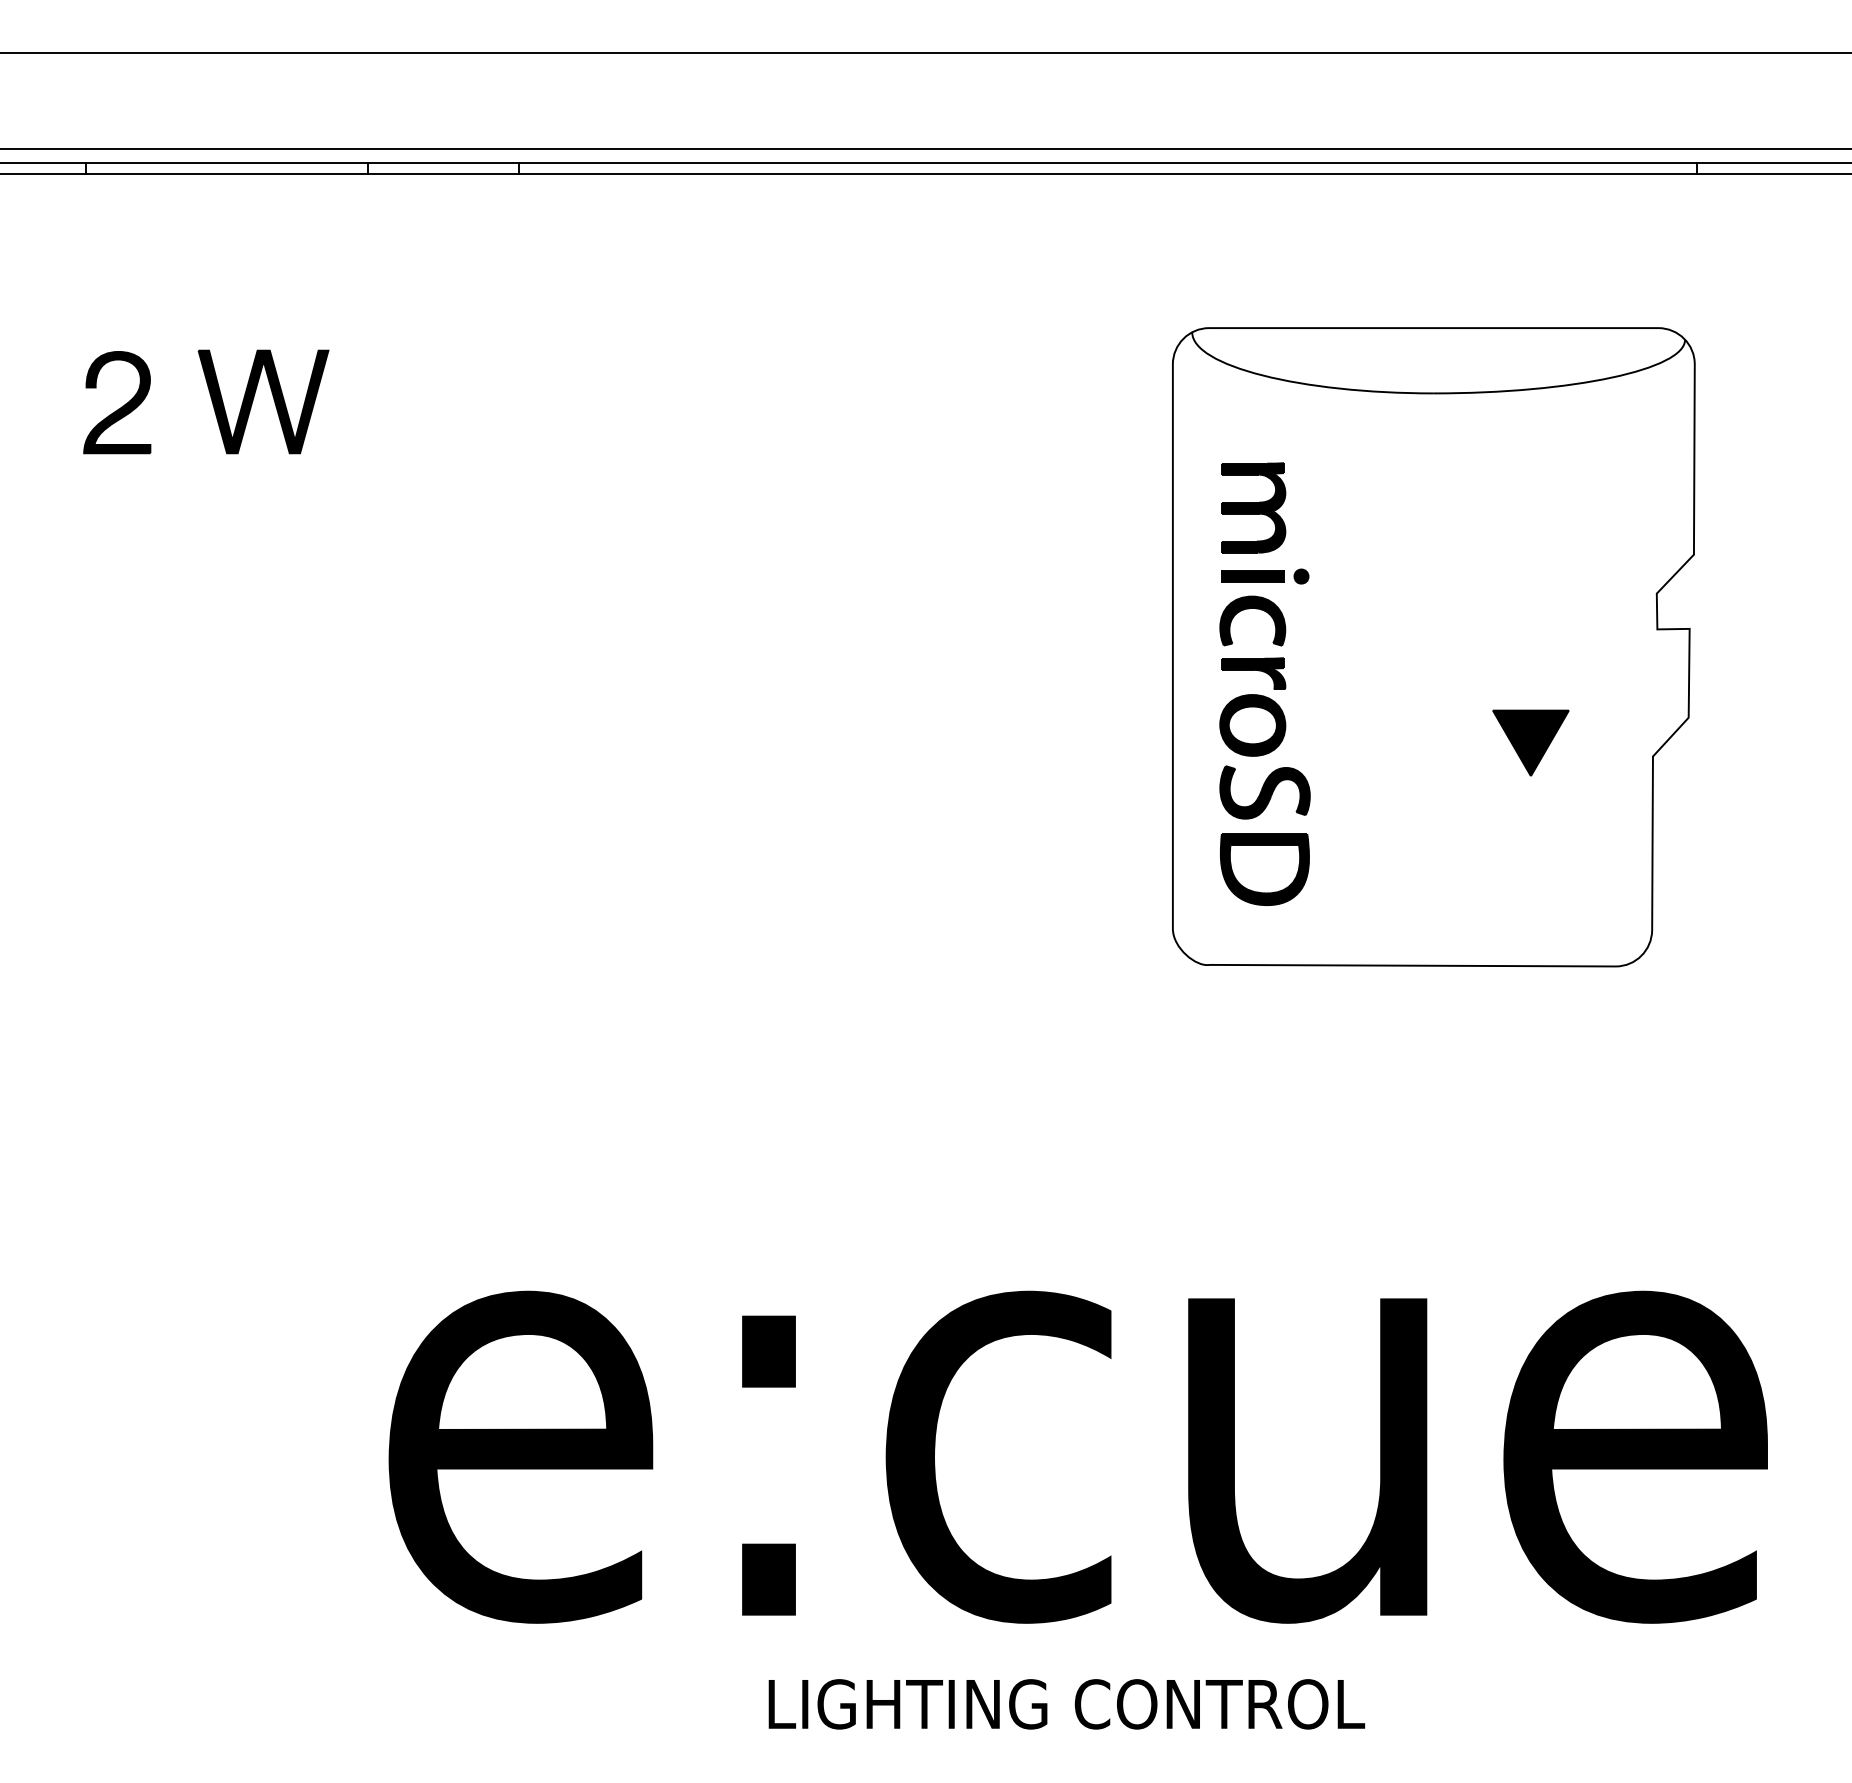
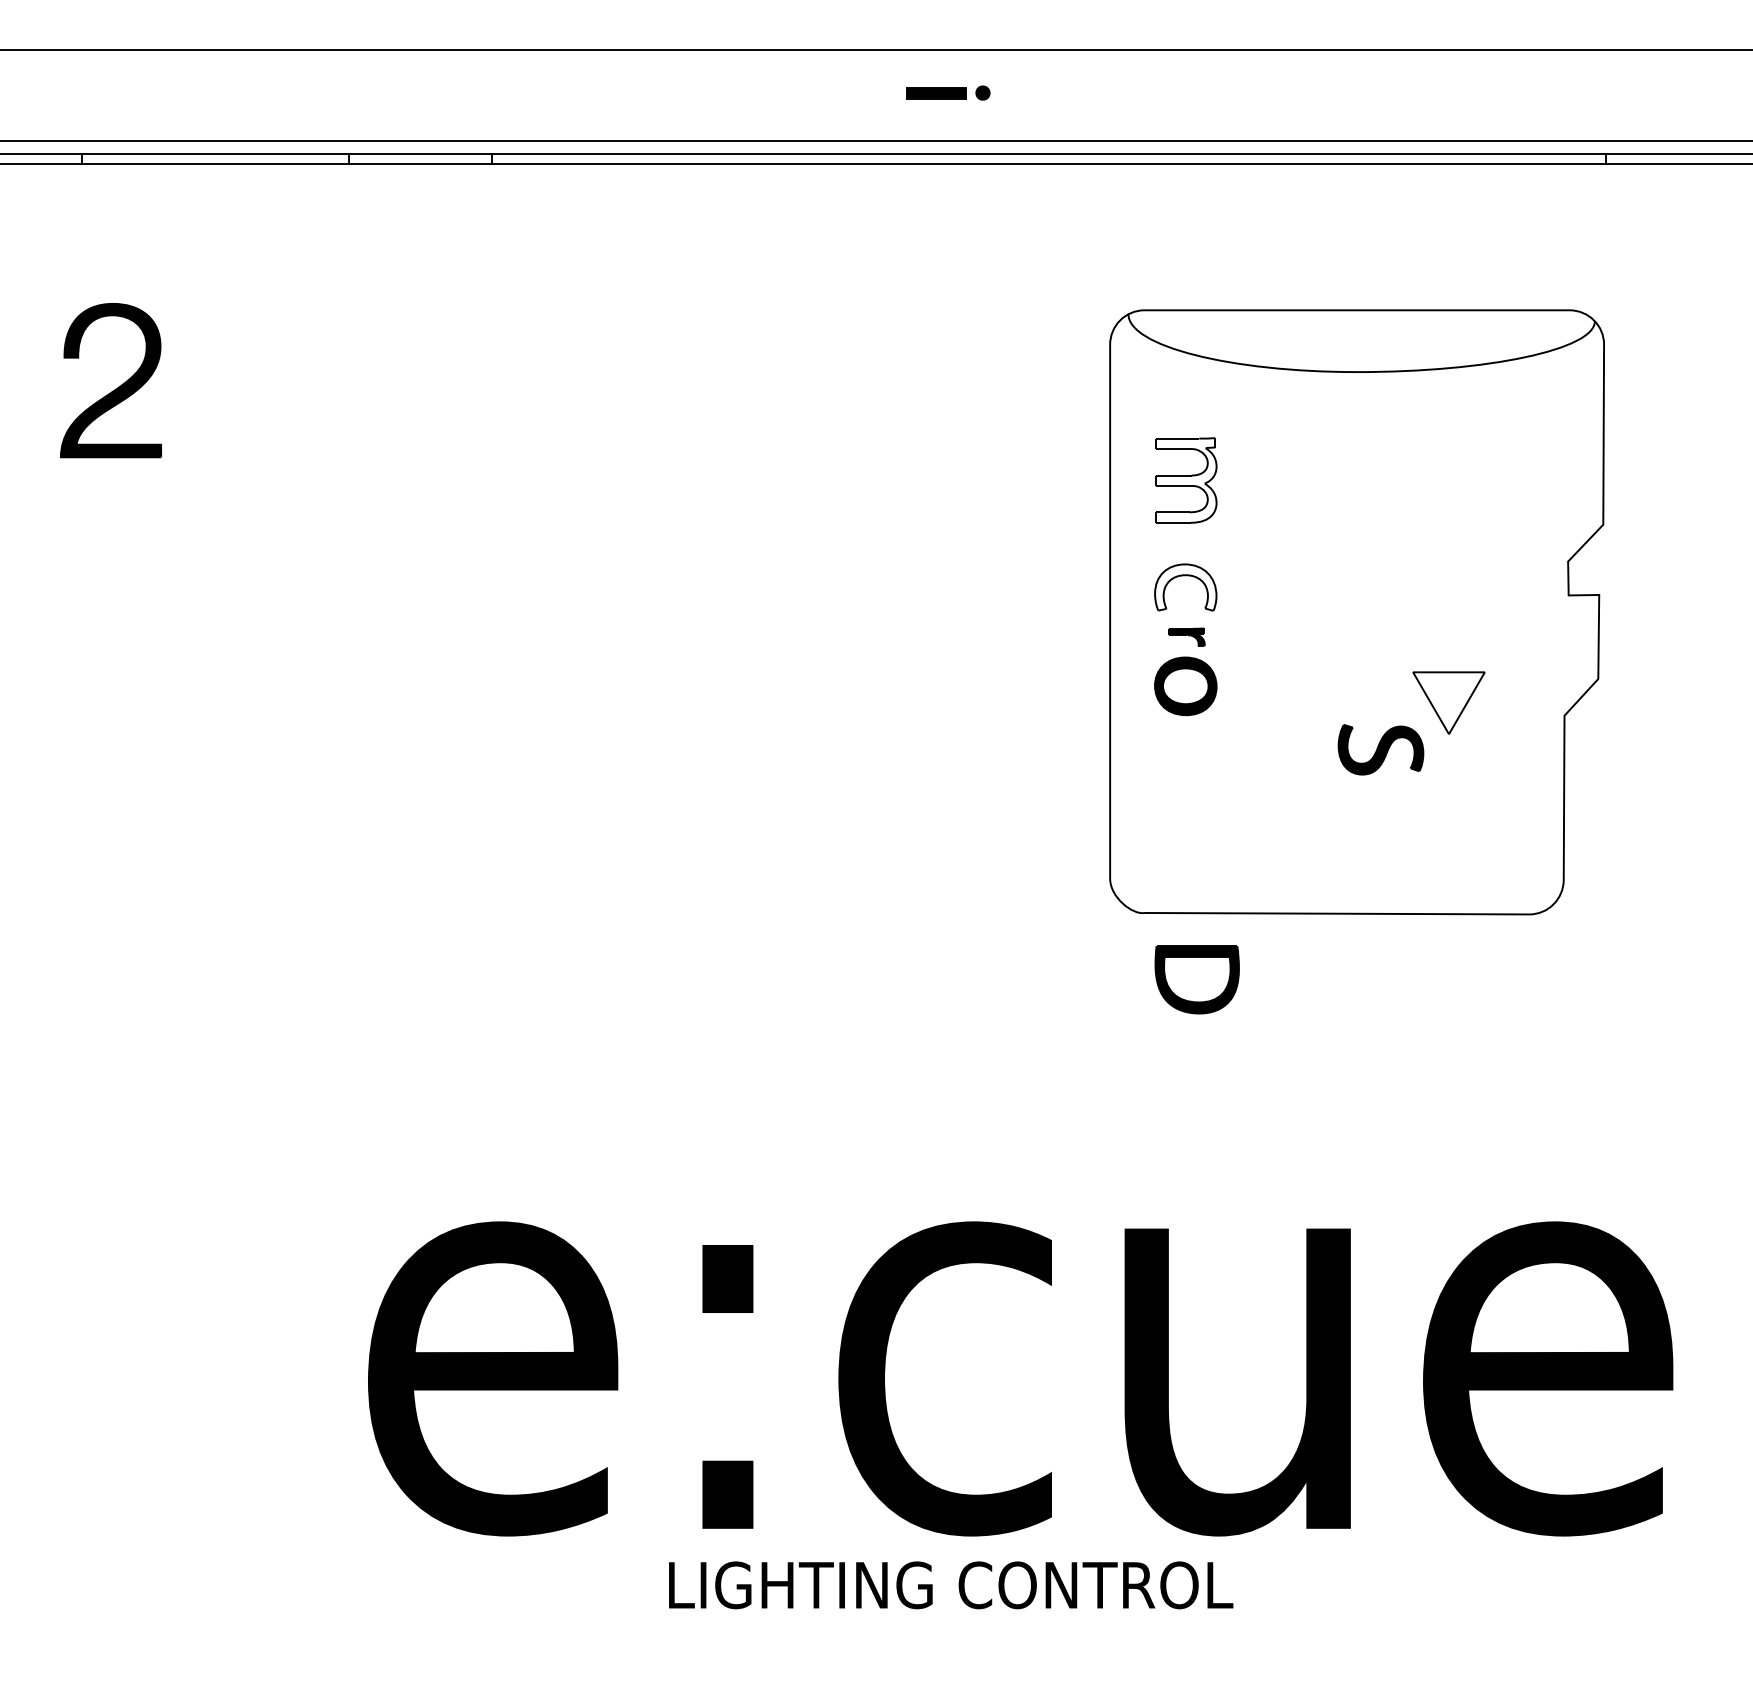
part: (254, 397) -> (240, 375), removed
part: (117, 402) -> (111, 380), size x1.6
fill: (1253, 507) -> (1186, 480), removed
part: (1265, 576) -> (948, 93), moved
fill: (1252, 620) -> (1185, 587), removed
part: (1253, 673) -> (1186, 637), size x0.6
fill: (1530, 743) -> (1448, 703), removed
part: (1264, 792) -> (1380, 749), moved
part: (1264, 869) -> (1196, 979), moved
text: (1066, 1704) -> (950, 1585), moved

